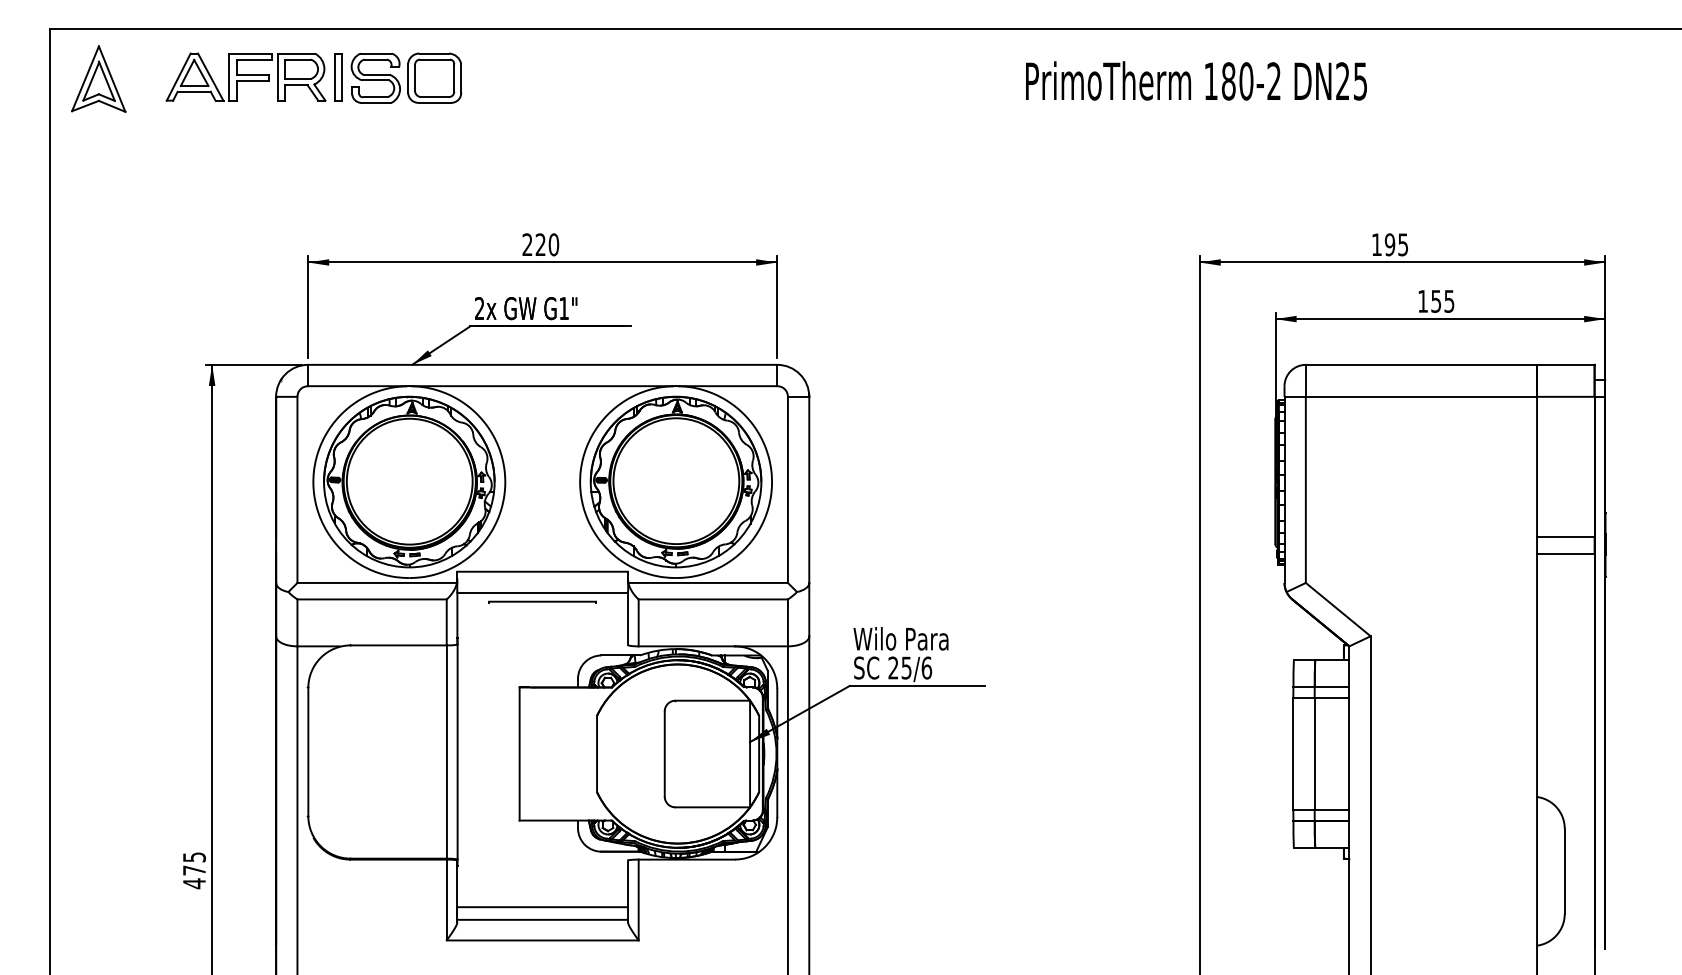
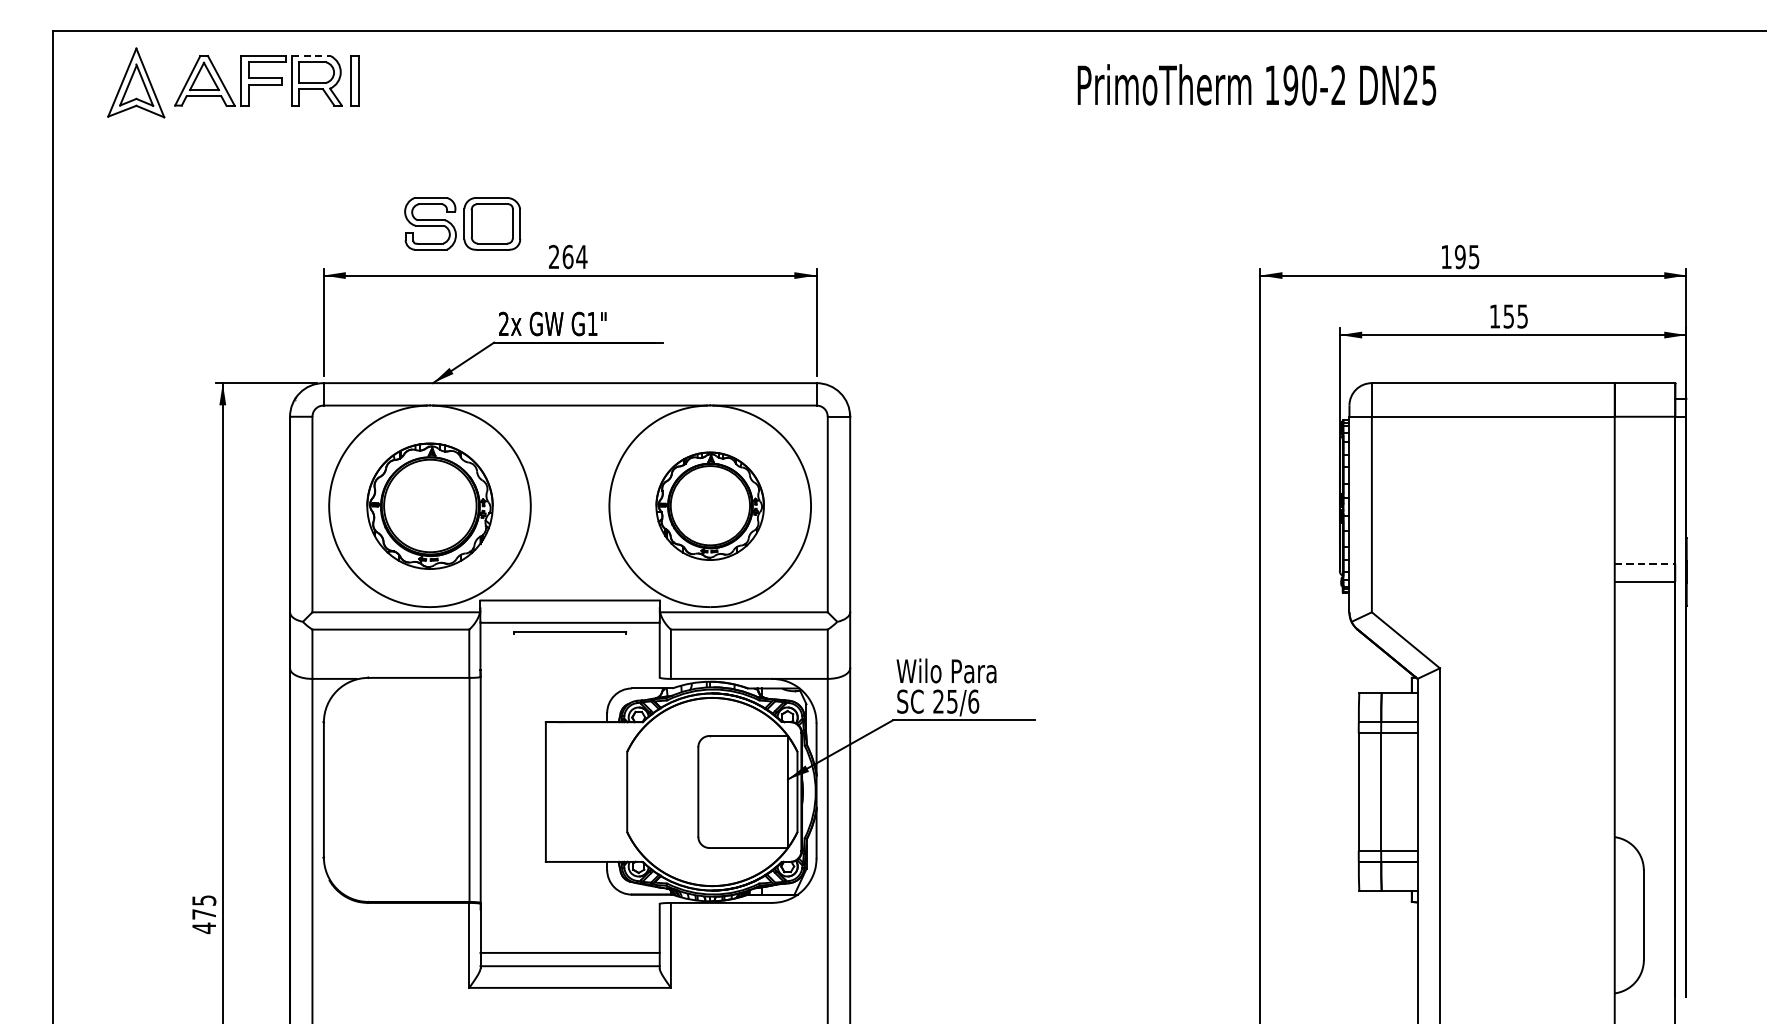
line: (296, 53) -> (311, 56), solid -> dashed
part: (406, 77) -> (462, 223), moved
part: (98, 78) -> (135, 82), moved
text: (1228, 81) -> (1290, 85), 180-2 -> 190-2
text: (547, 244) -> (575, 256), 220 -> 264
part: (409, 481) -> (430, 505), size x0.7
part: (675, 481) -> (709, 505), size x0.6
line: (1565, 536) -> (1644, 563), solid -> dashed

